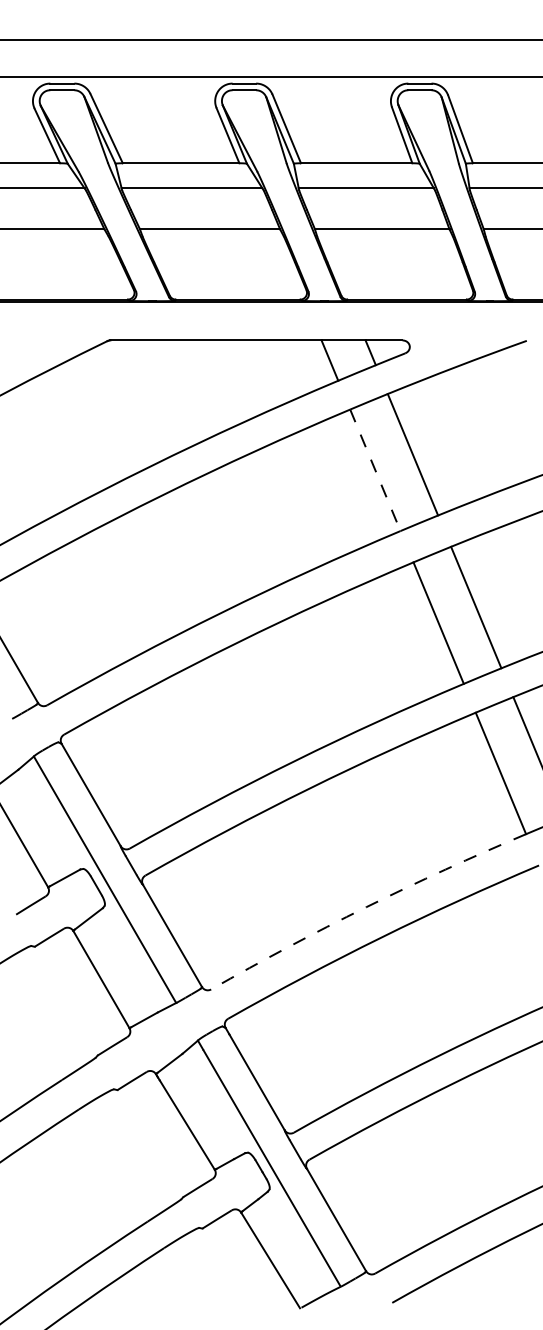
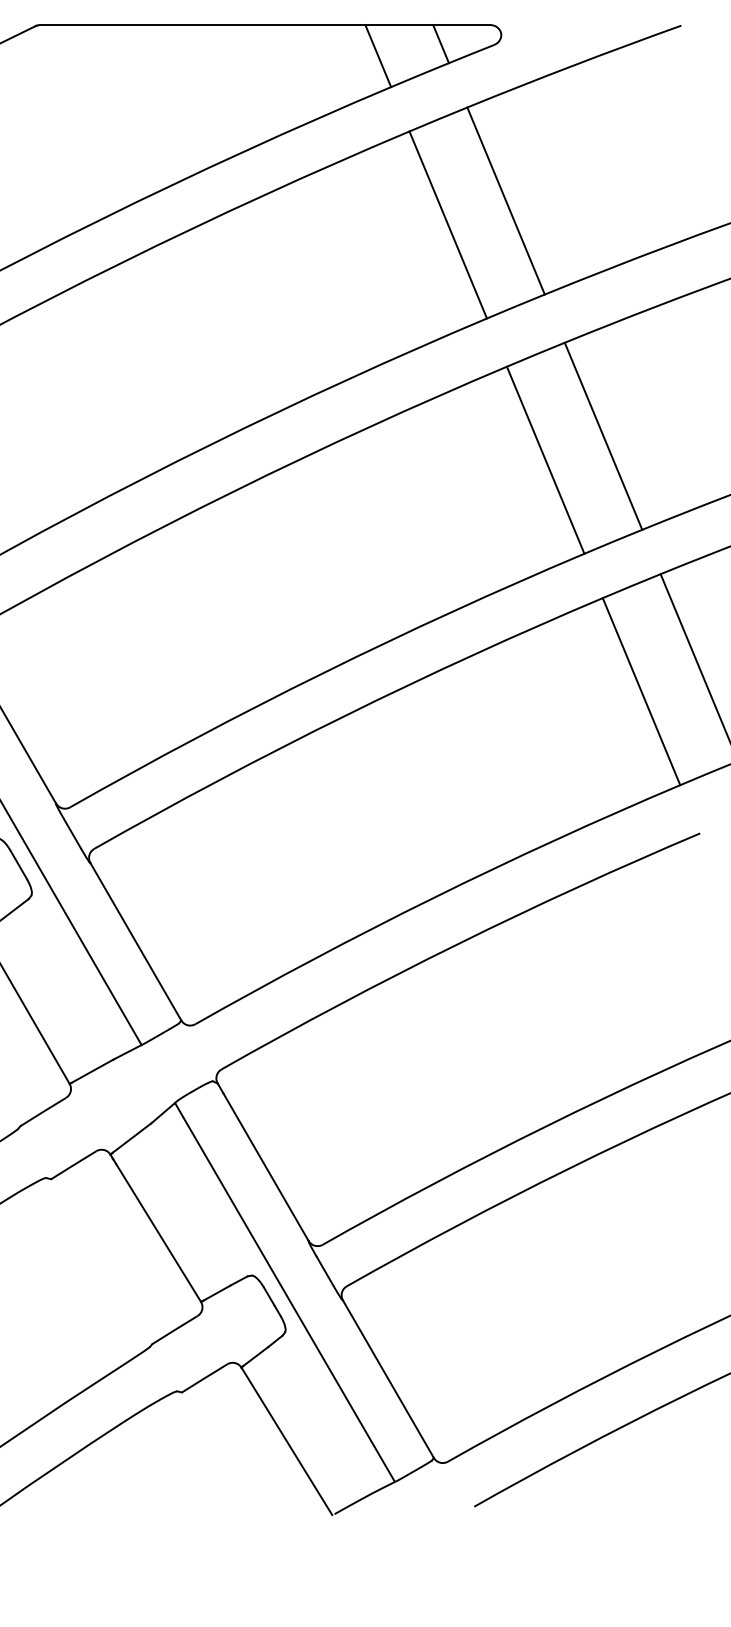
line: (375, 470) -> (448, 225), dashed -> solid
arc: (366, 907) -> (434, 898), dashed -> solid

